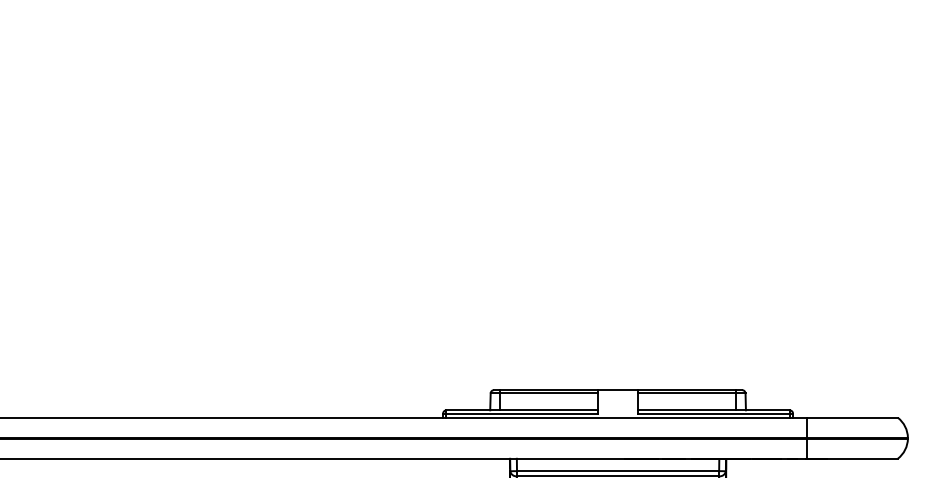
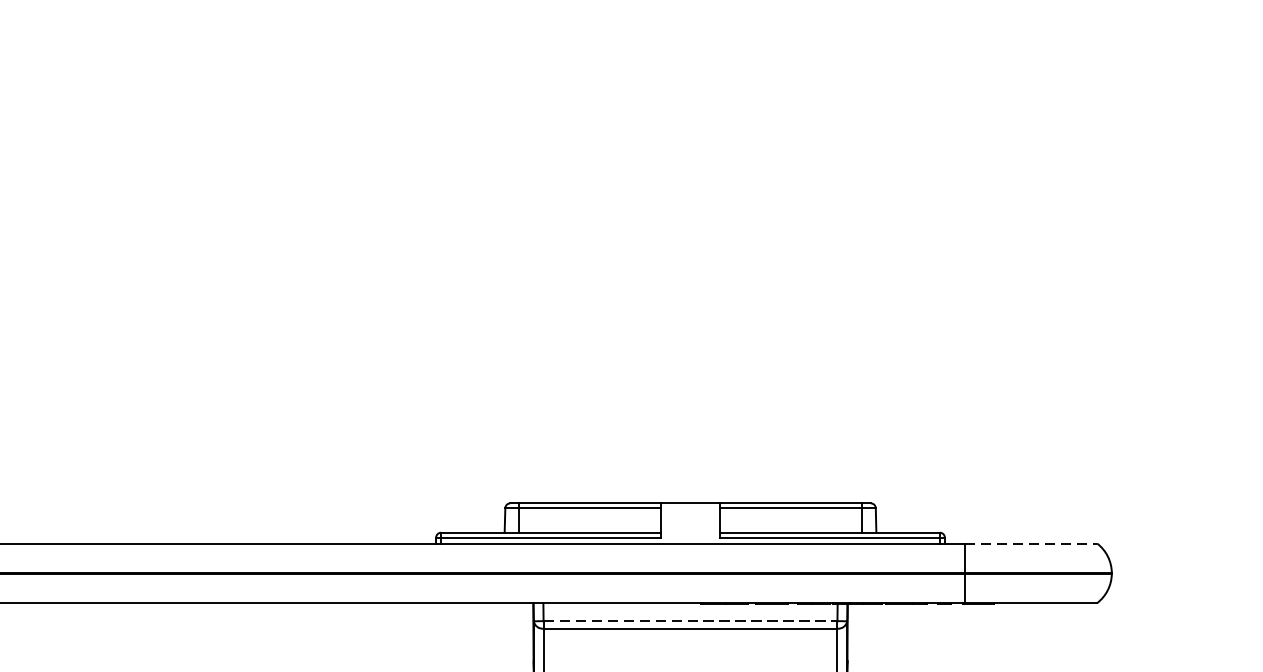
line: (852, 417) -> (1031, 543), solid -> dashed
line: (618, 471) -> (691, 621), solid -> dashed

